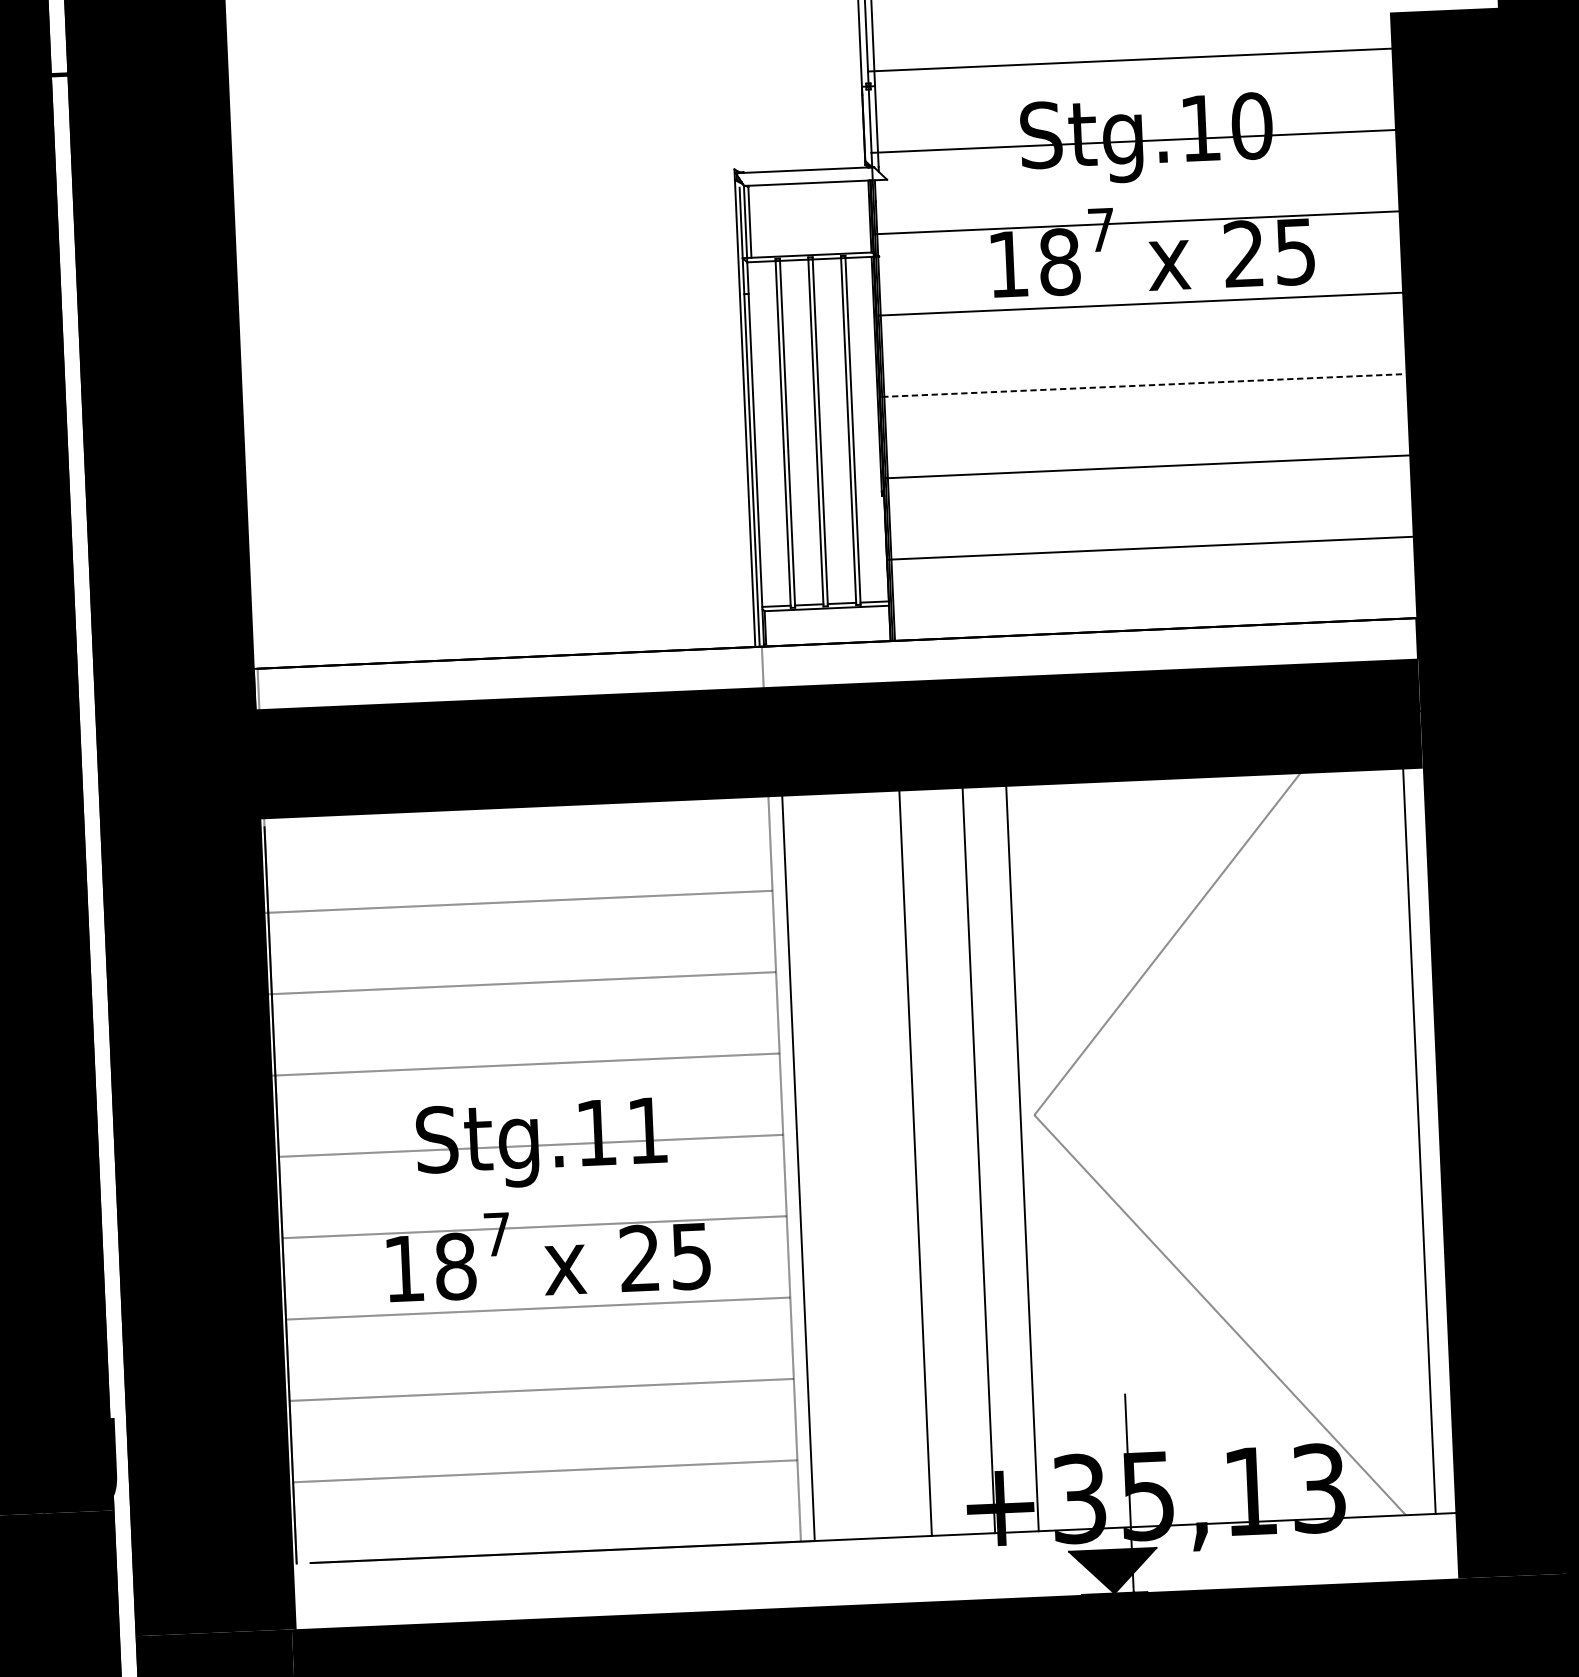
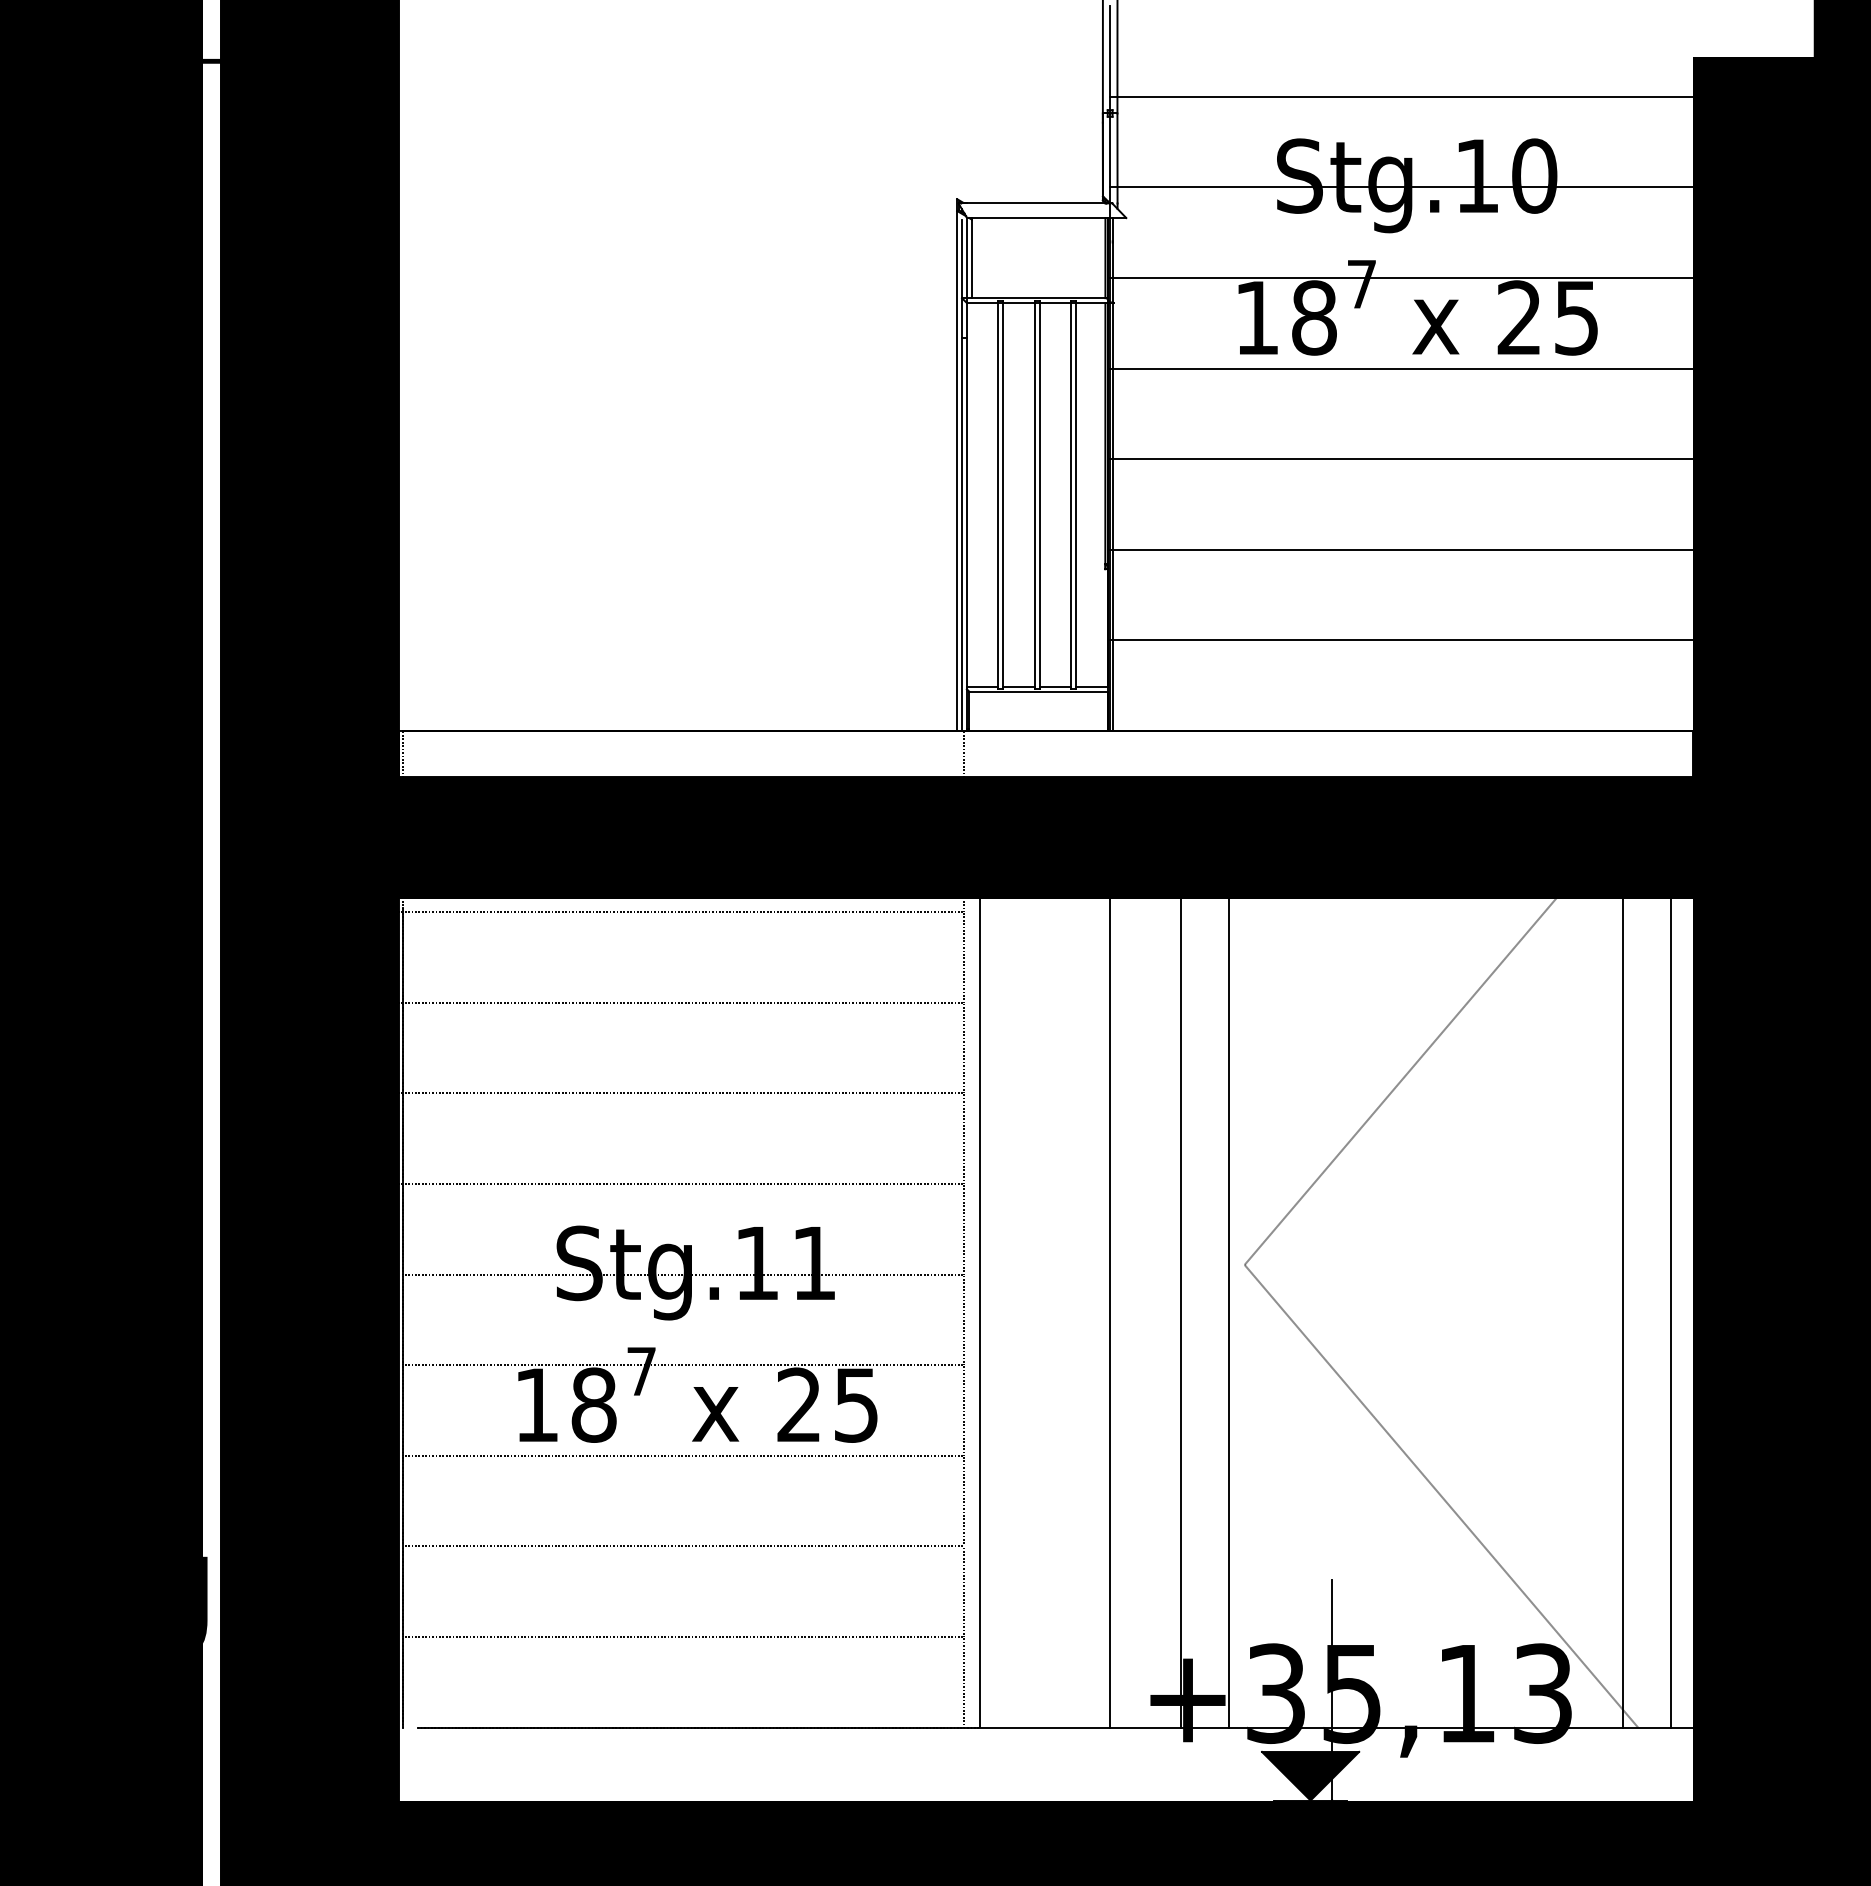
line: (1144, 385) -> (1402, 459), dashed -> solid
line: (514, 820) -> (681, 912), added
line: (1374, 1115) -> (1622, 1281), added

